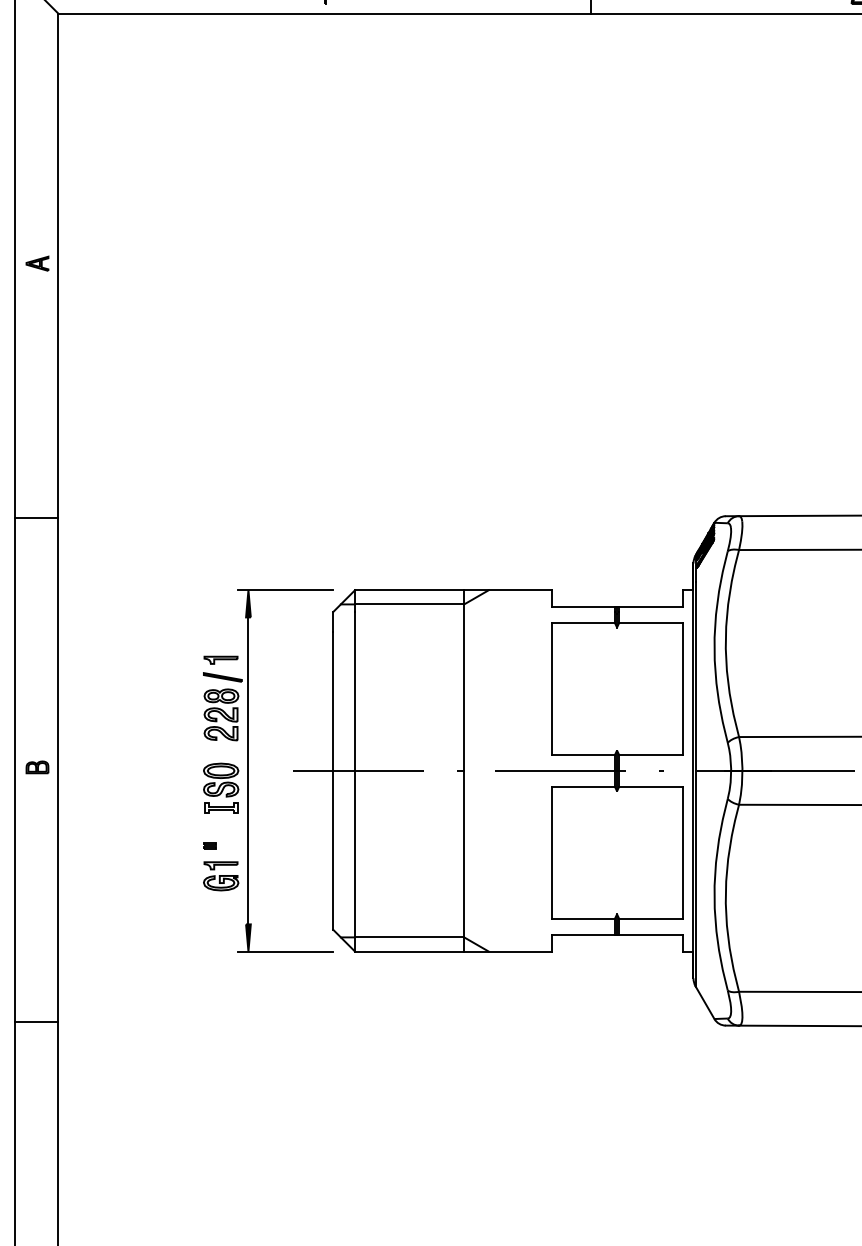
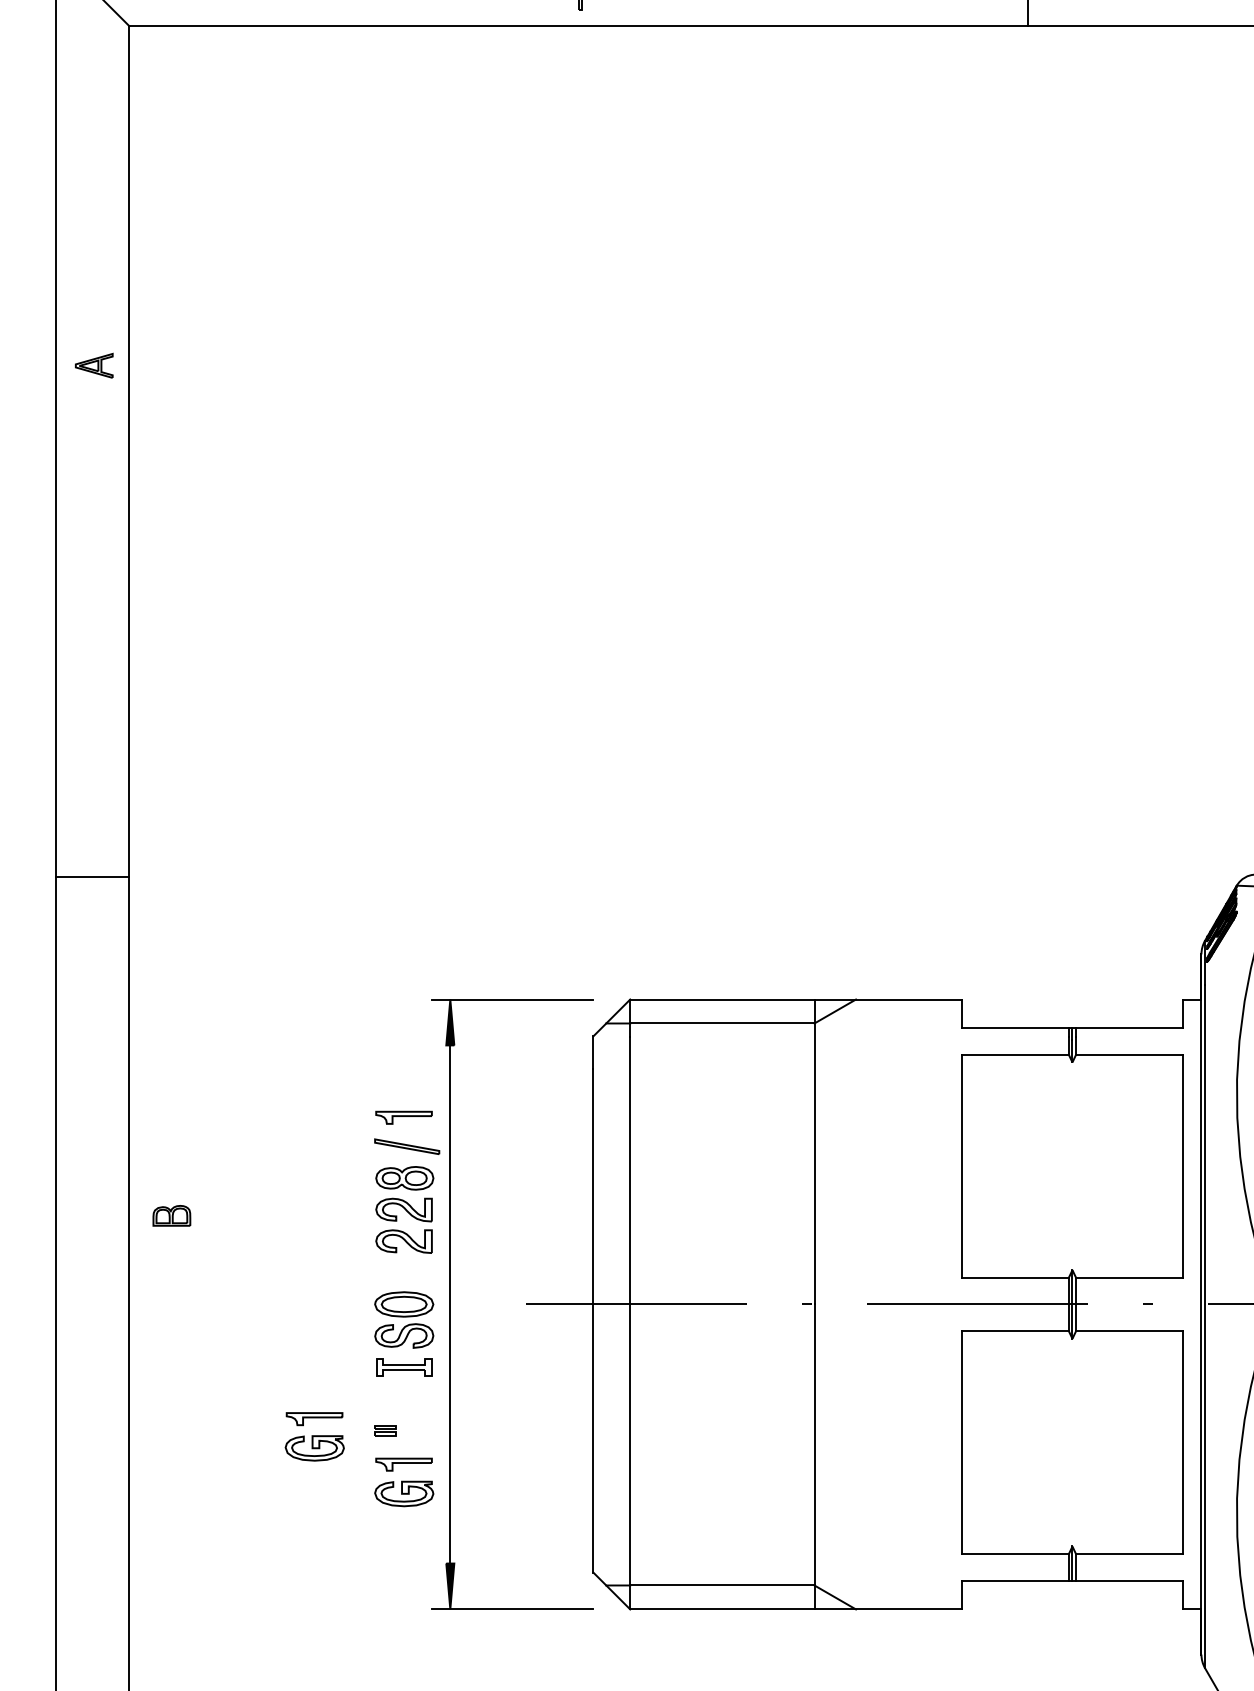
part: (37, 263) -> (94, 365), moved
part: (37, 767) -> (171, 1216), moved
part: (168, 849) -> (315, 1437), added

